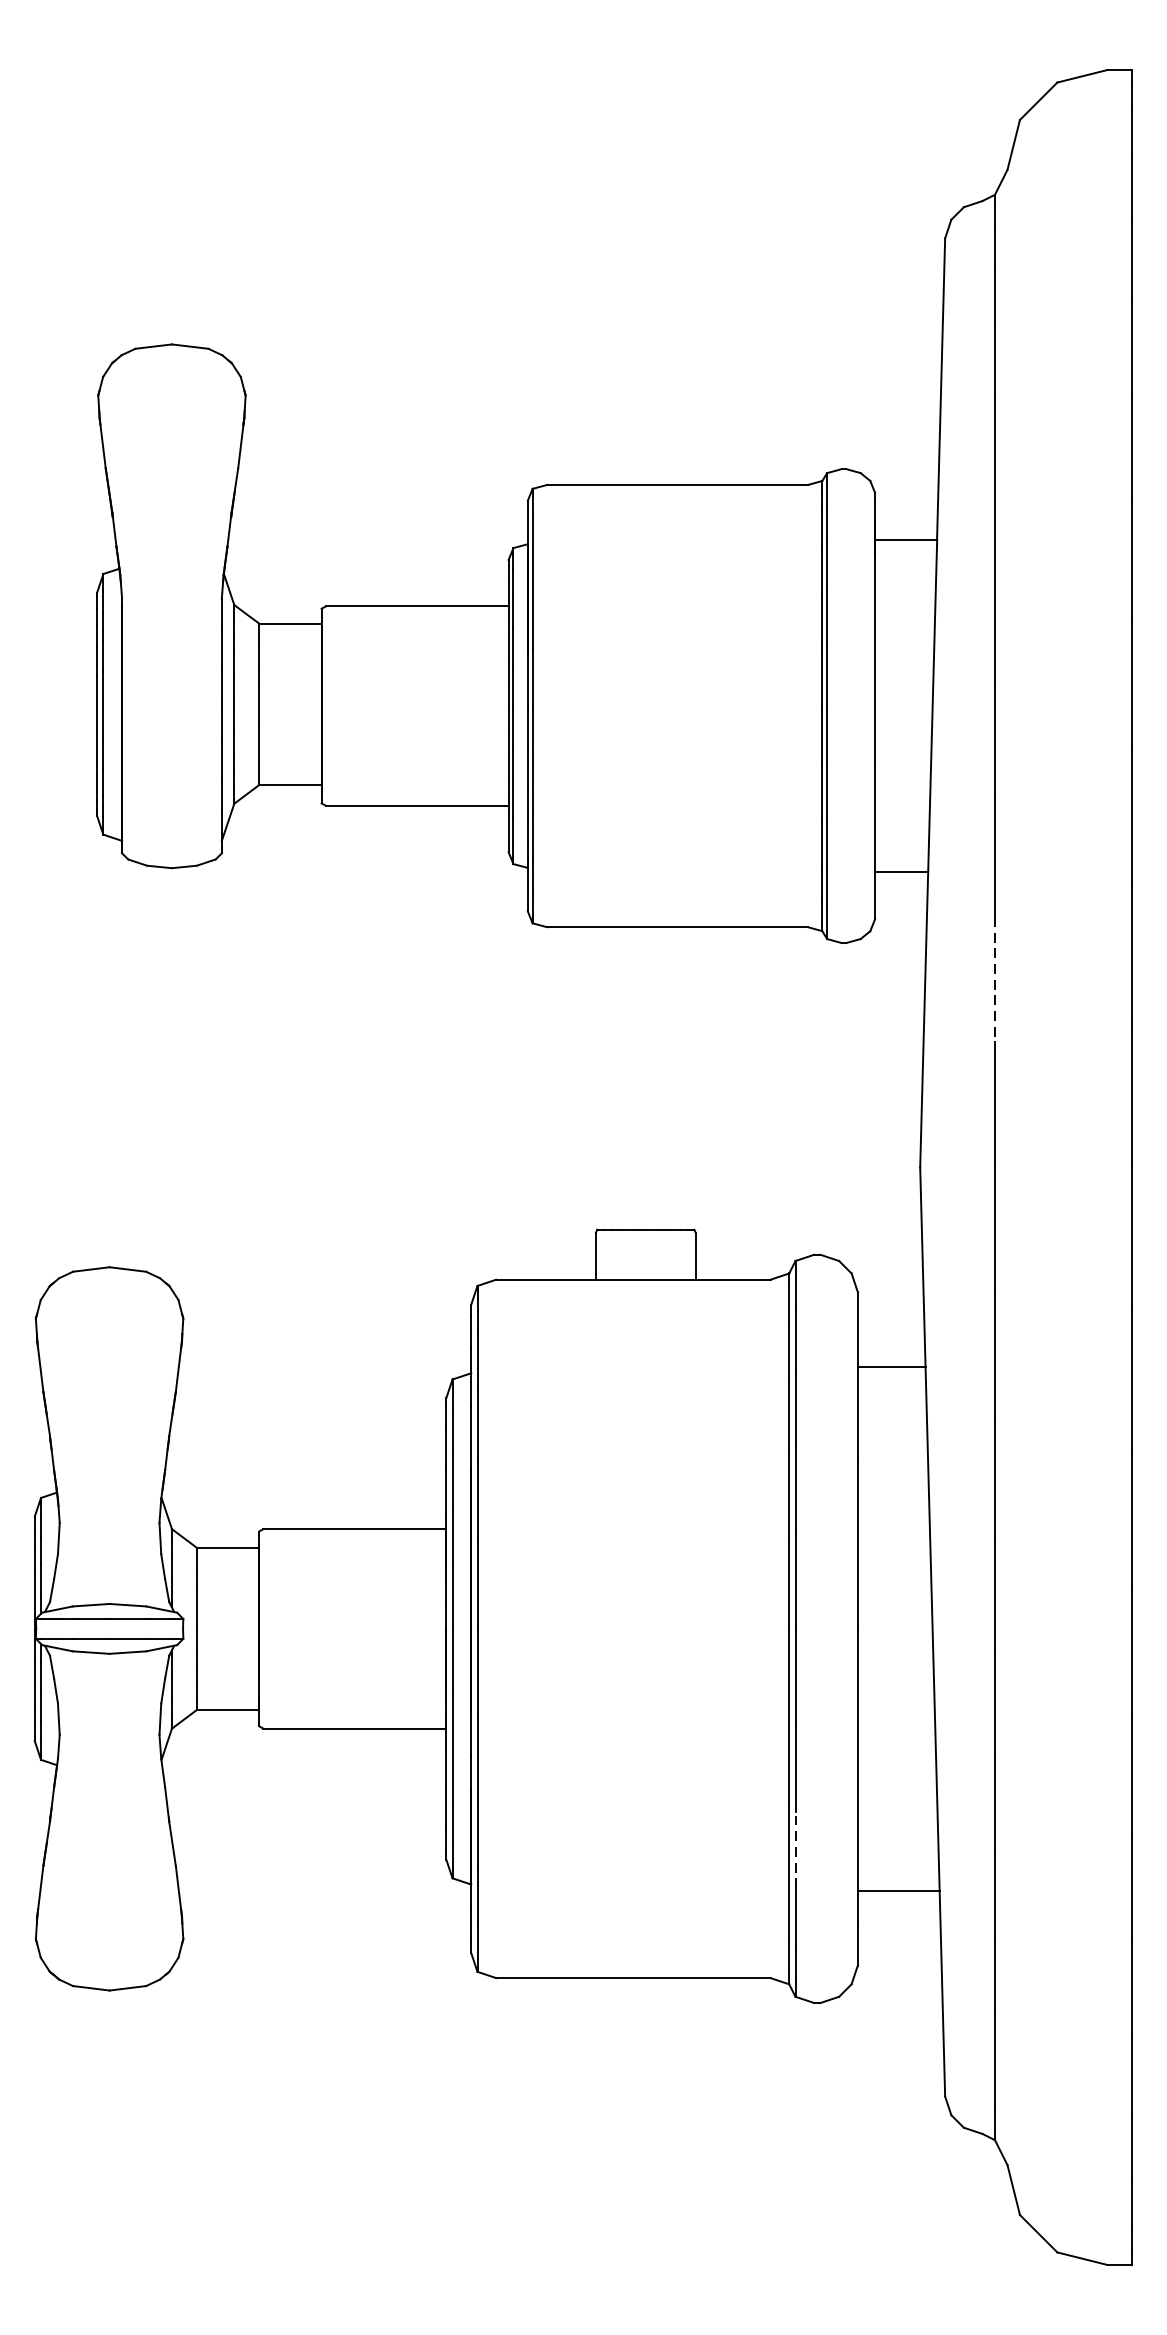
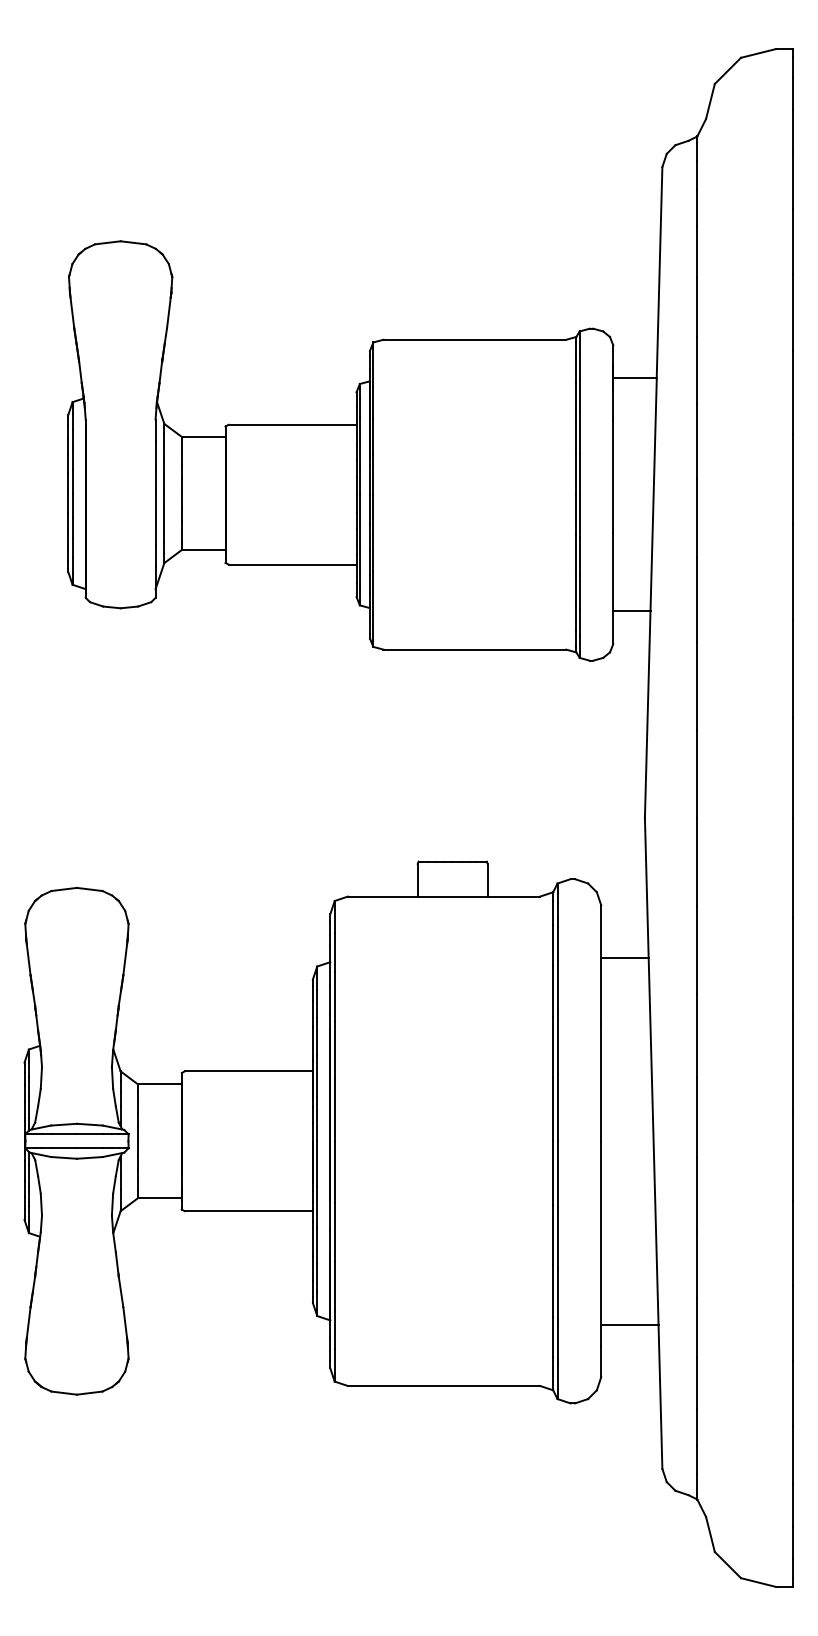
line: (995, 979) -> (697, 686), dashed -> solid
line: (795, 1850) -> (557, 1296), dashed -> solid

